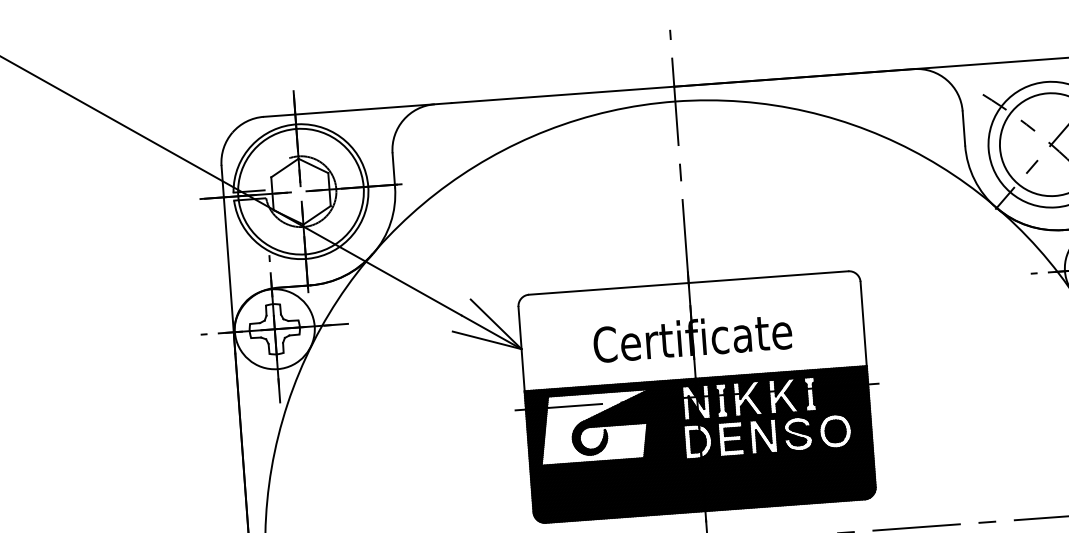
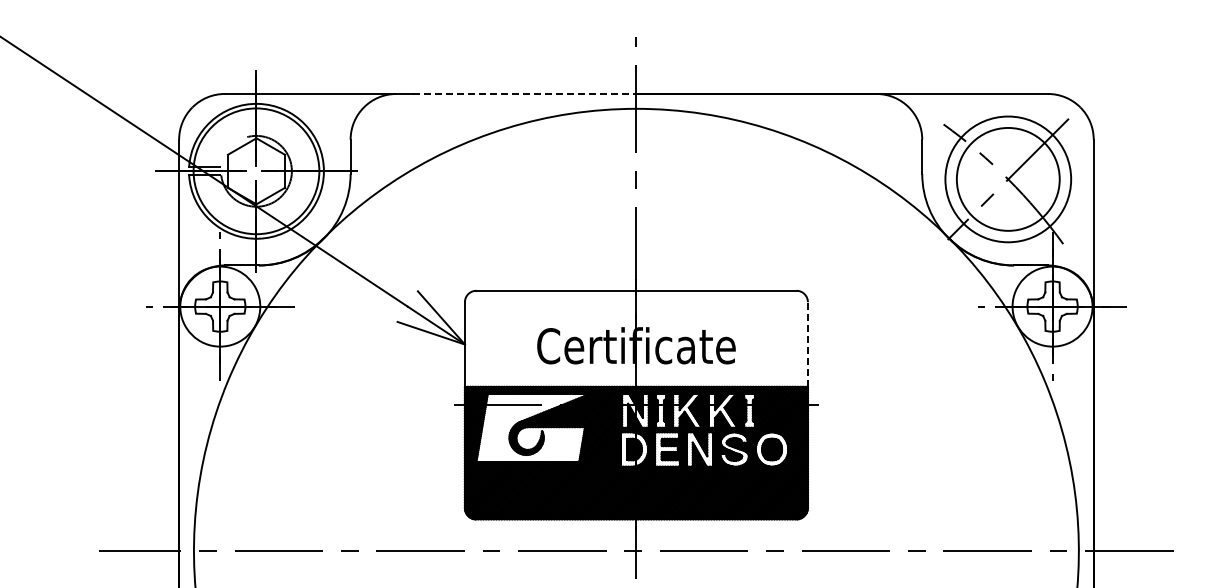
line: (562, 94) -> (524, 93), solid -> dashed
line: (863, 324) -> (807, 344), solid -> dashed

